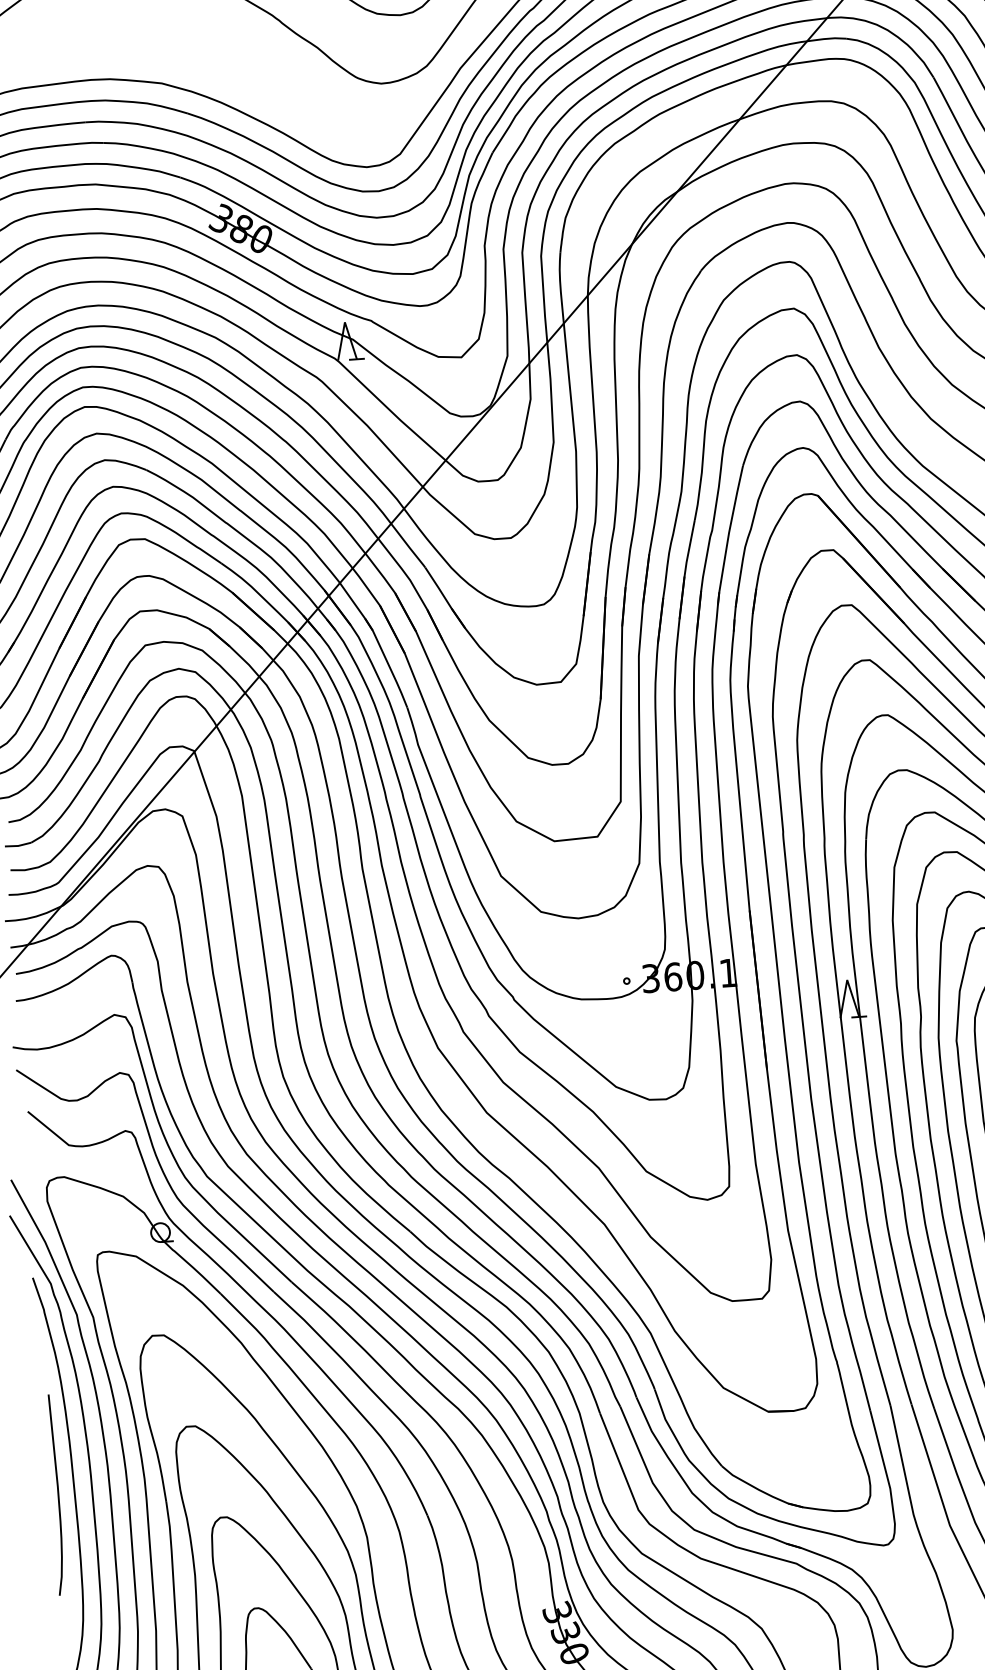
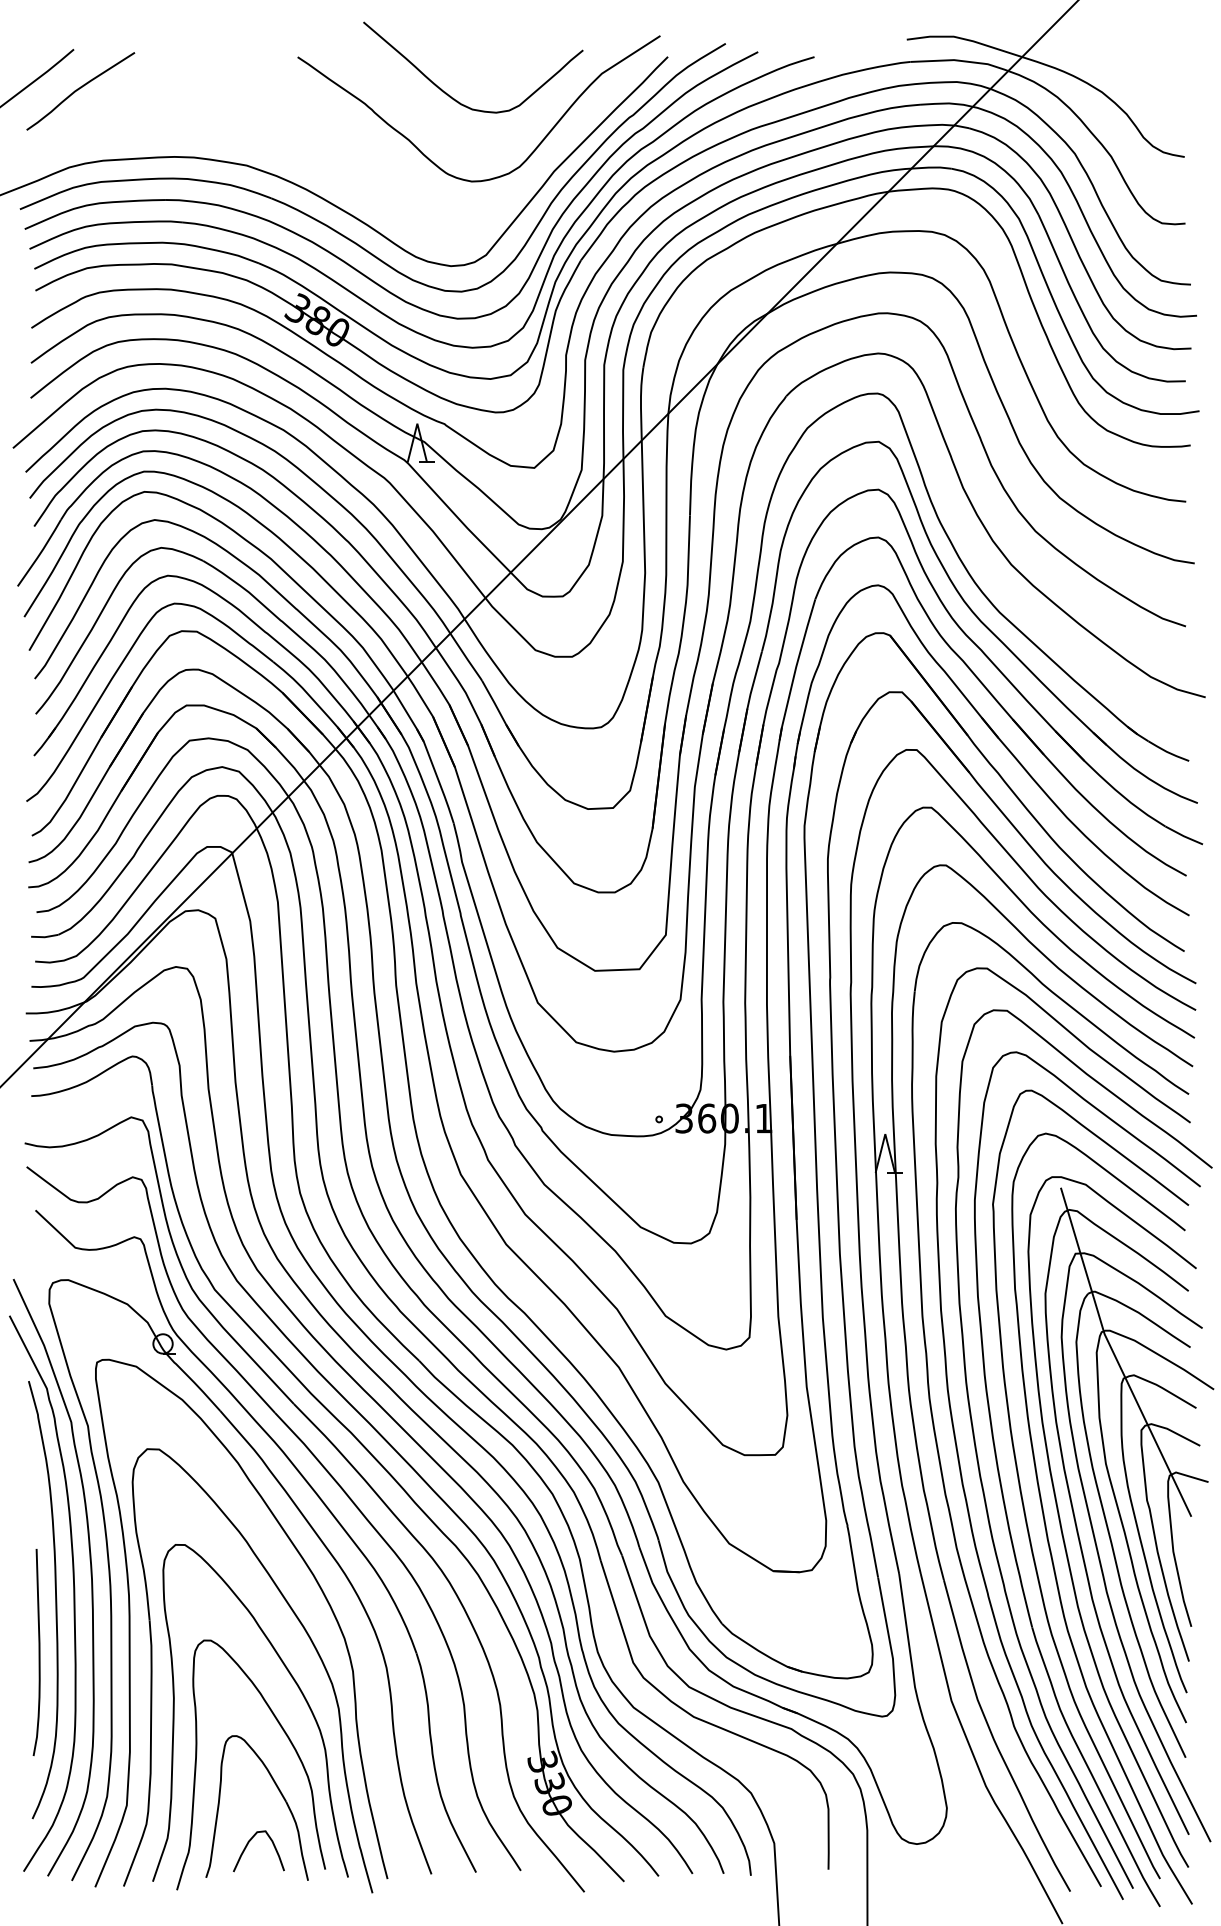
curve: (57, 1494) -> (38, 1652), moved

